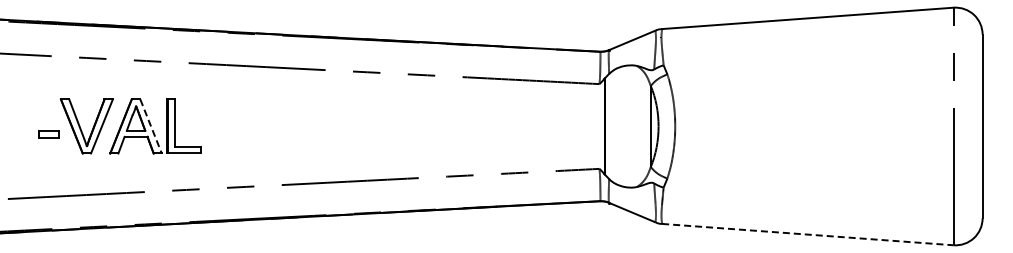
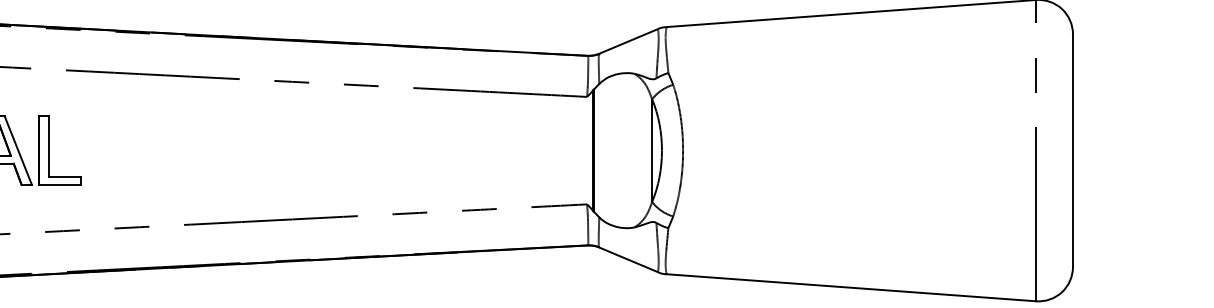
line: (151, 126) -> (18, 150), dashed -> solid
line: (808, 234) -> (852, 287), dashed -> solid

